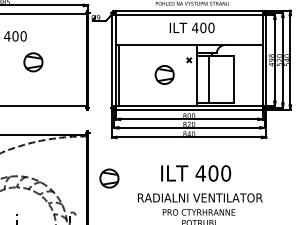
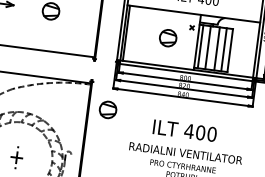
line: (201, 79) -> (200, 46), added
line: (219, 79) -> (217, 48), added
line: (227, 79) -> (224, 49), added
part: (109, 178) -> (108, 109), moved

